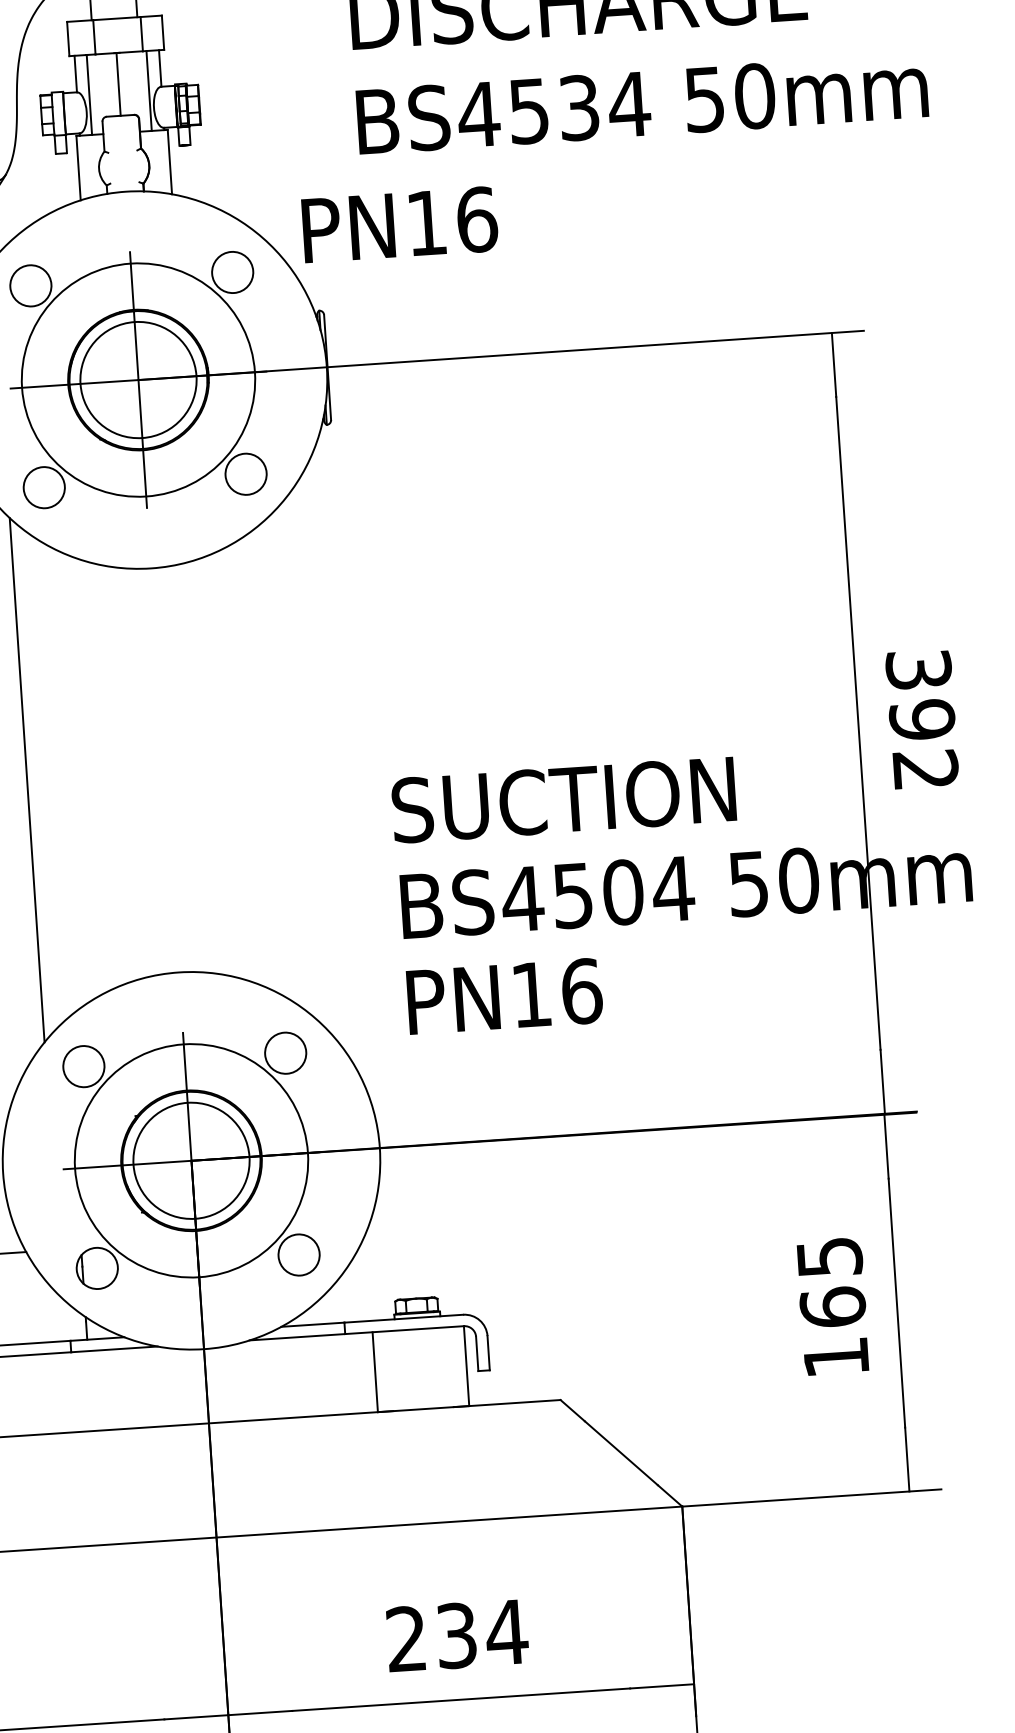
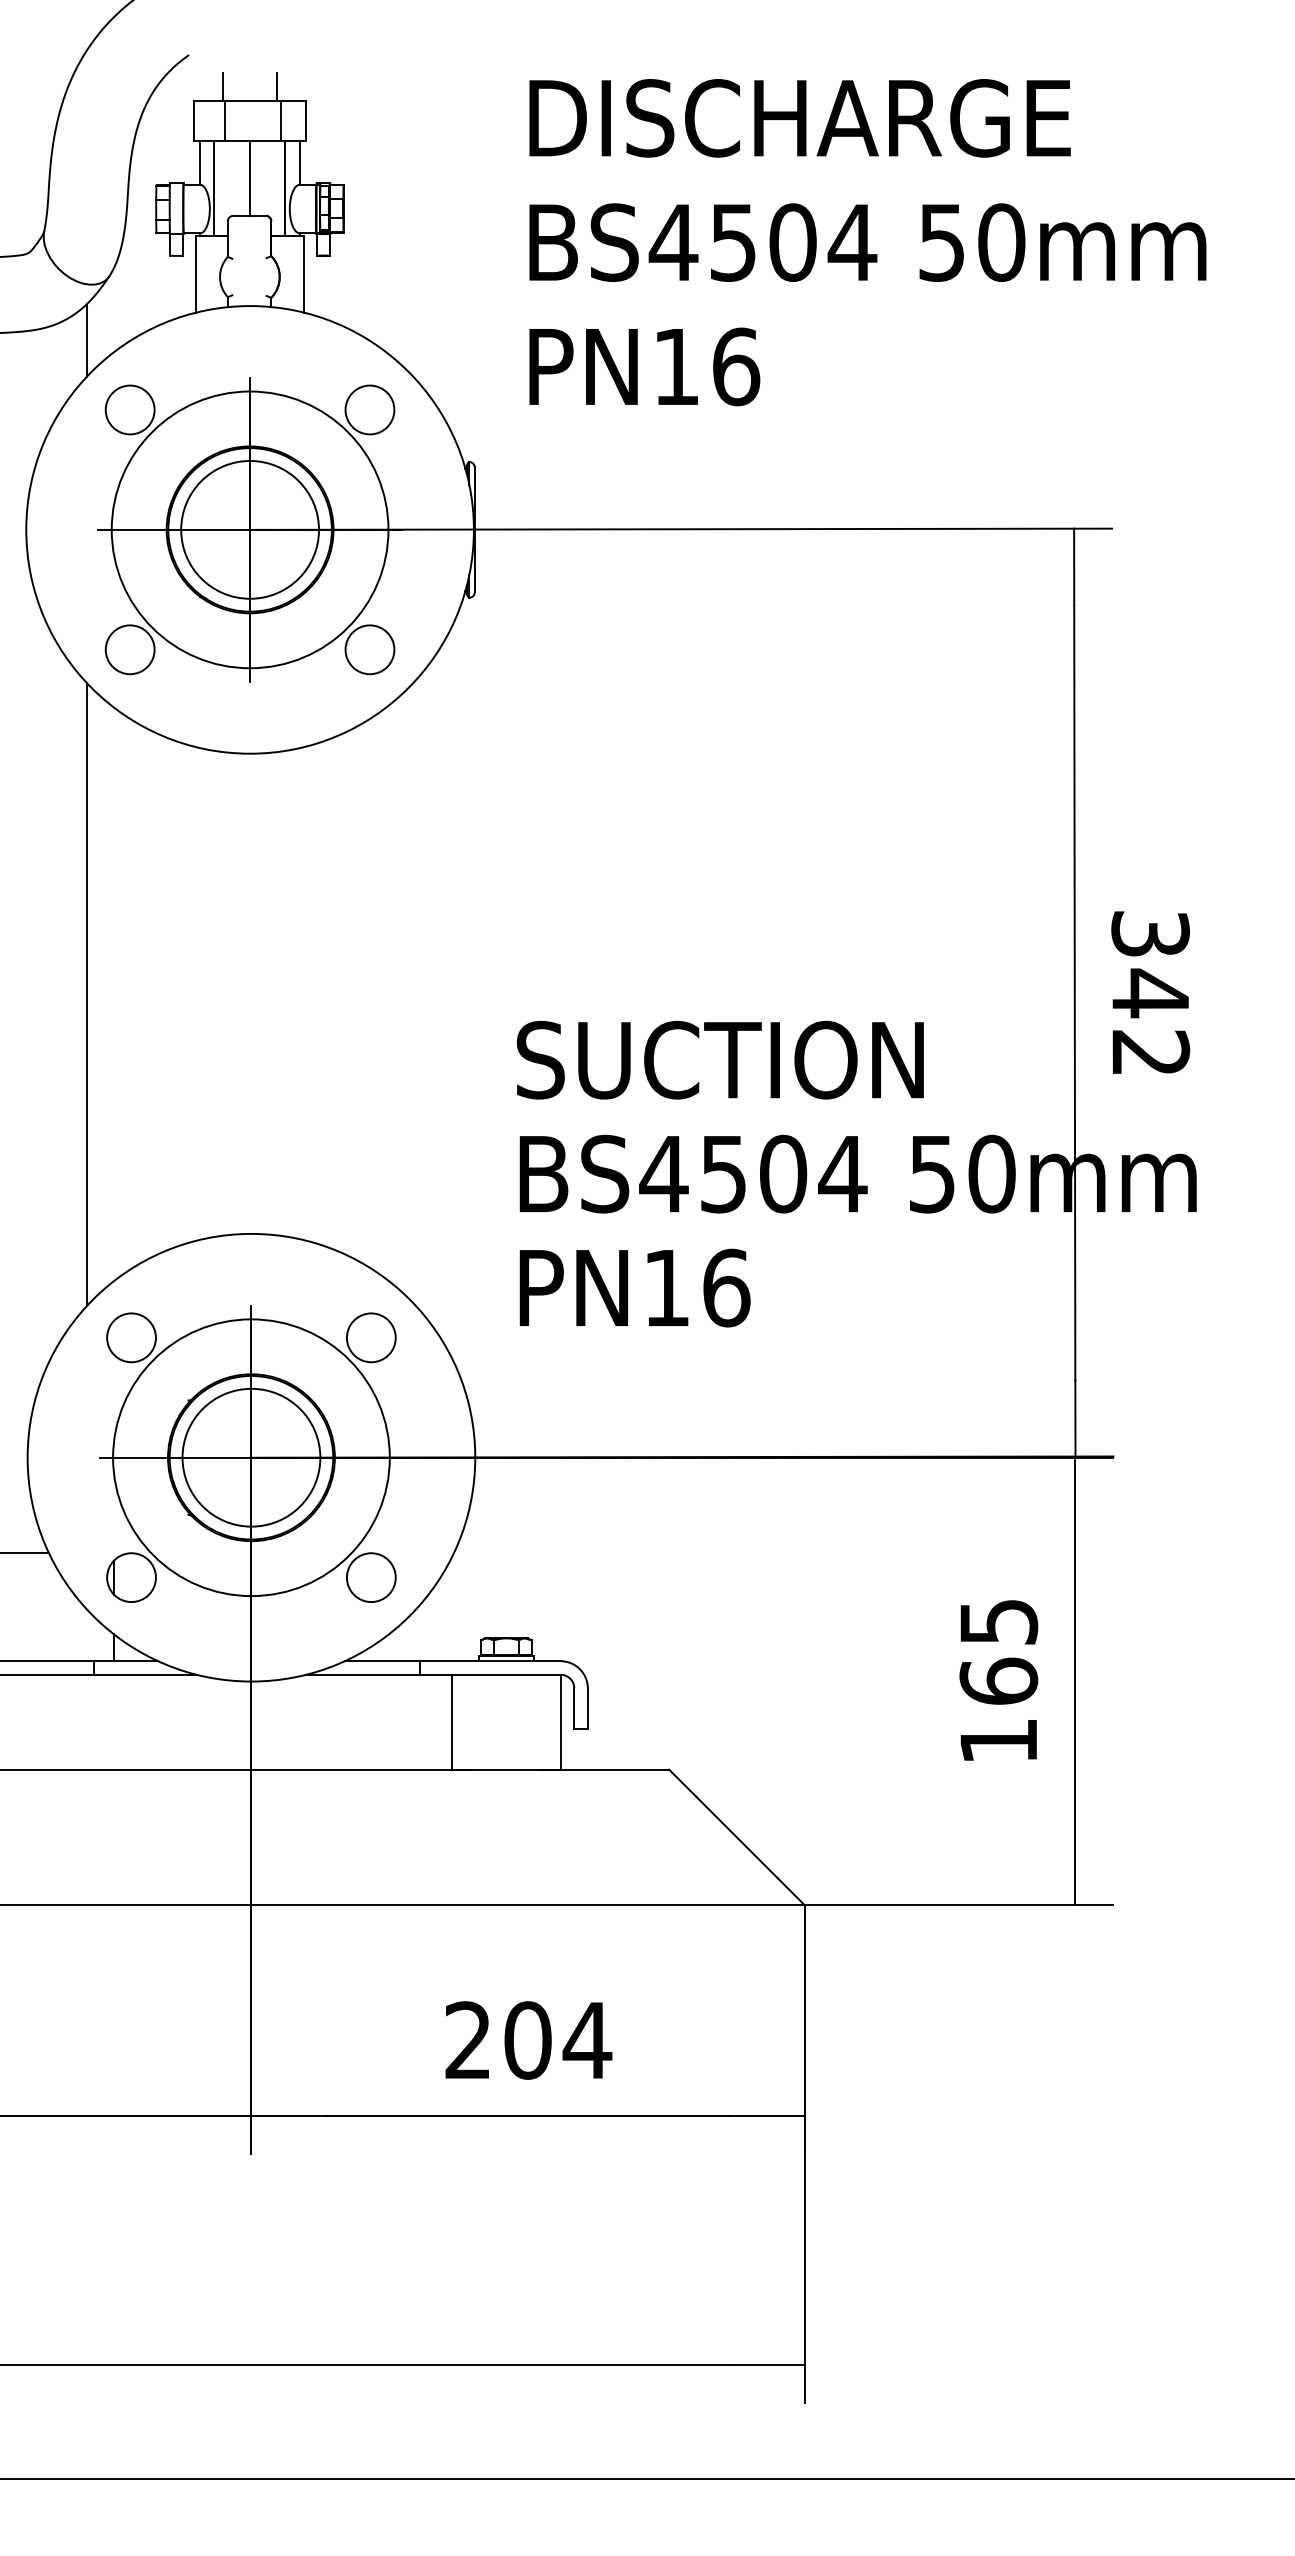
text: (578, 107) -> (792, 242), BS4534 -> BS4504
text: (399, 224) -> (644, 366), moved
text: (922, 719) -> (1150, 993), 392 -> 342
text: (456, 1635) -> (527, 2040), 234 -> 204

